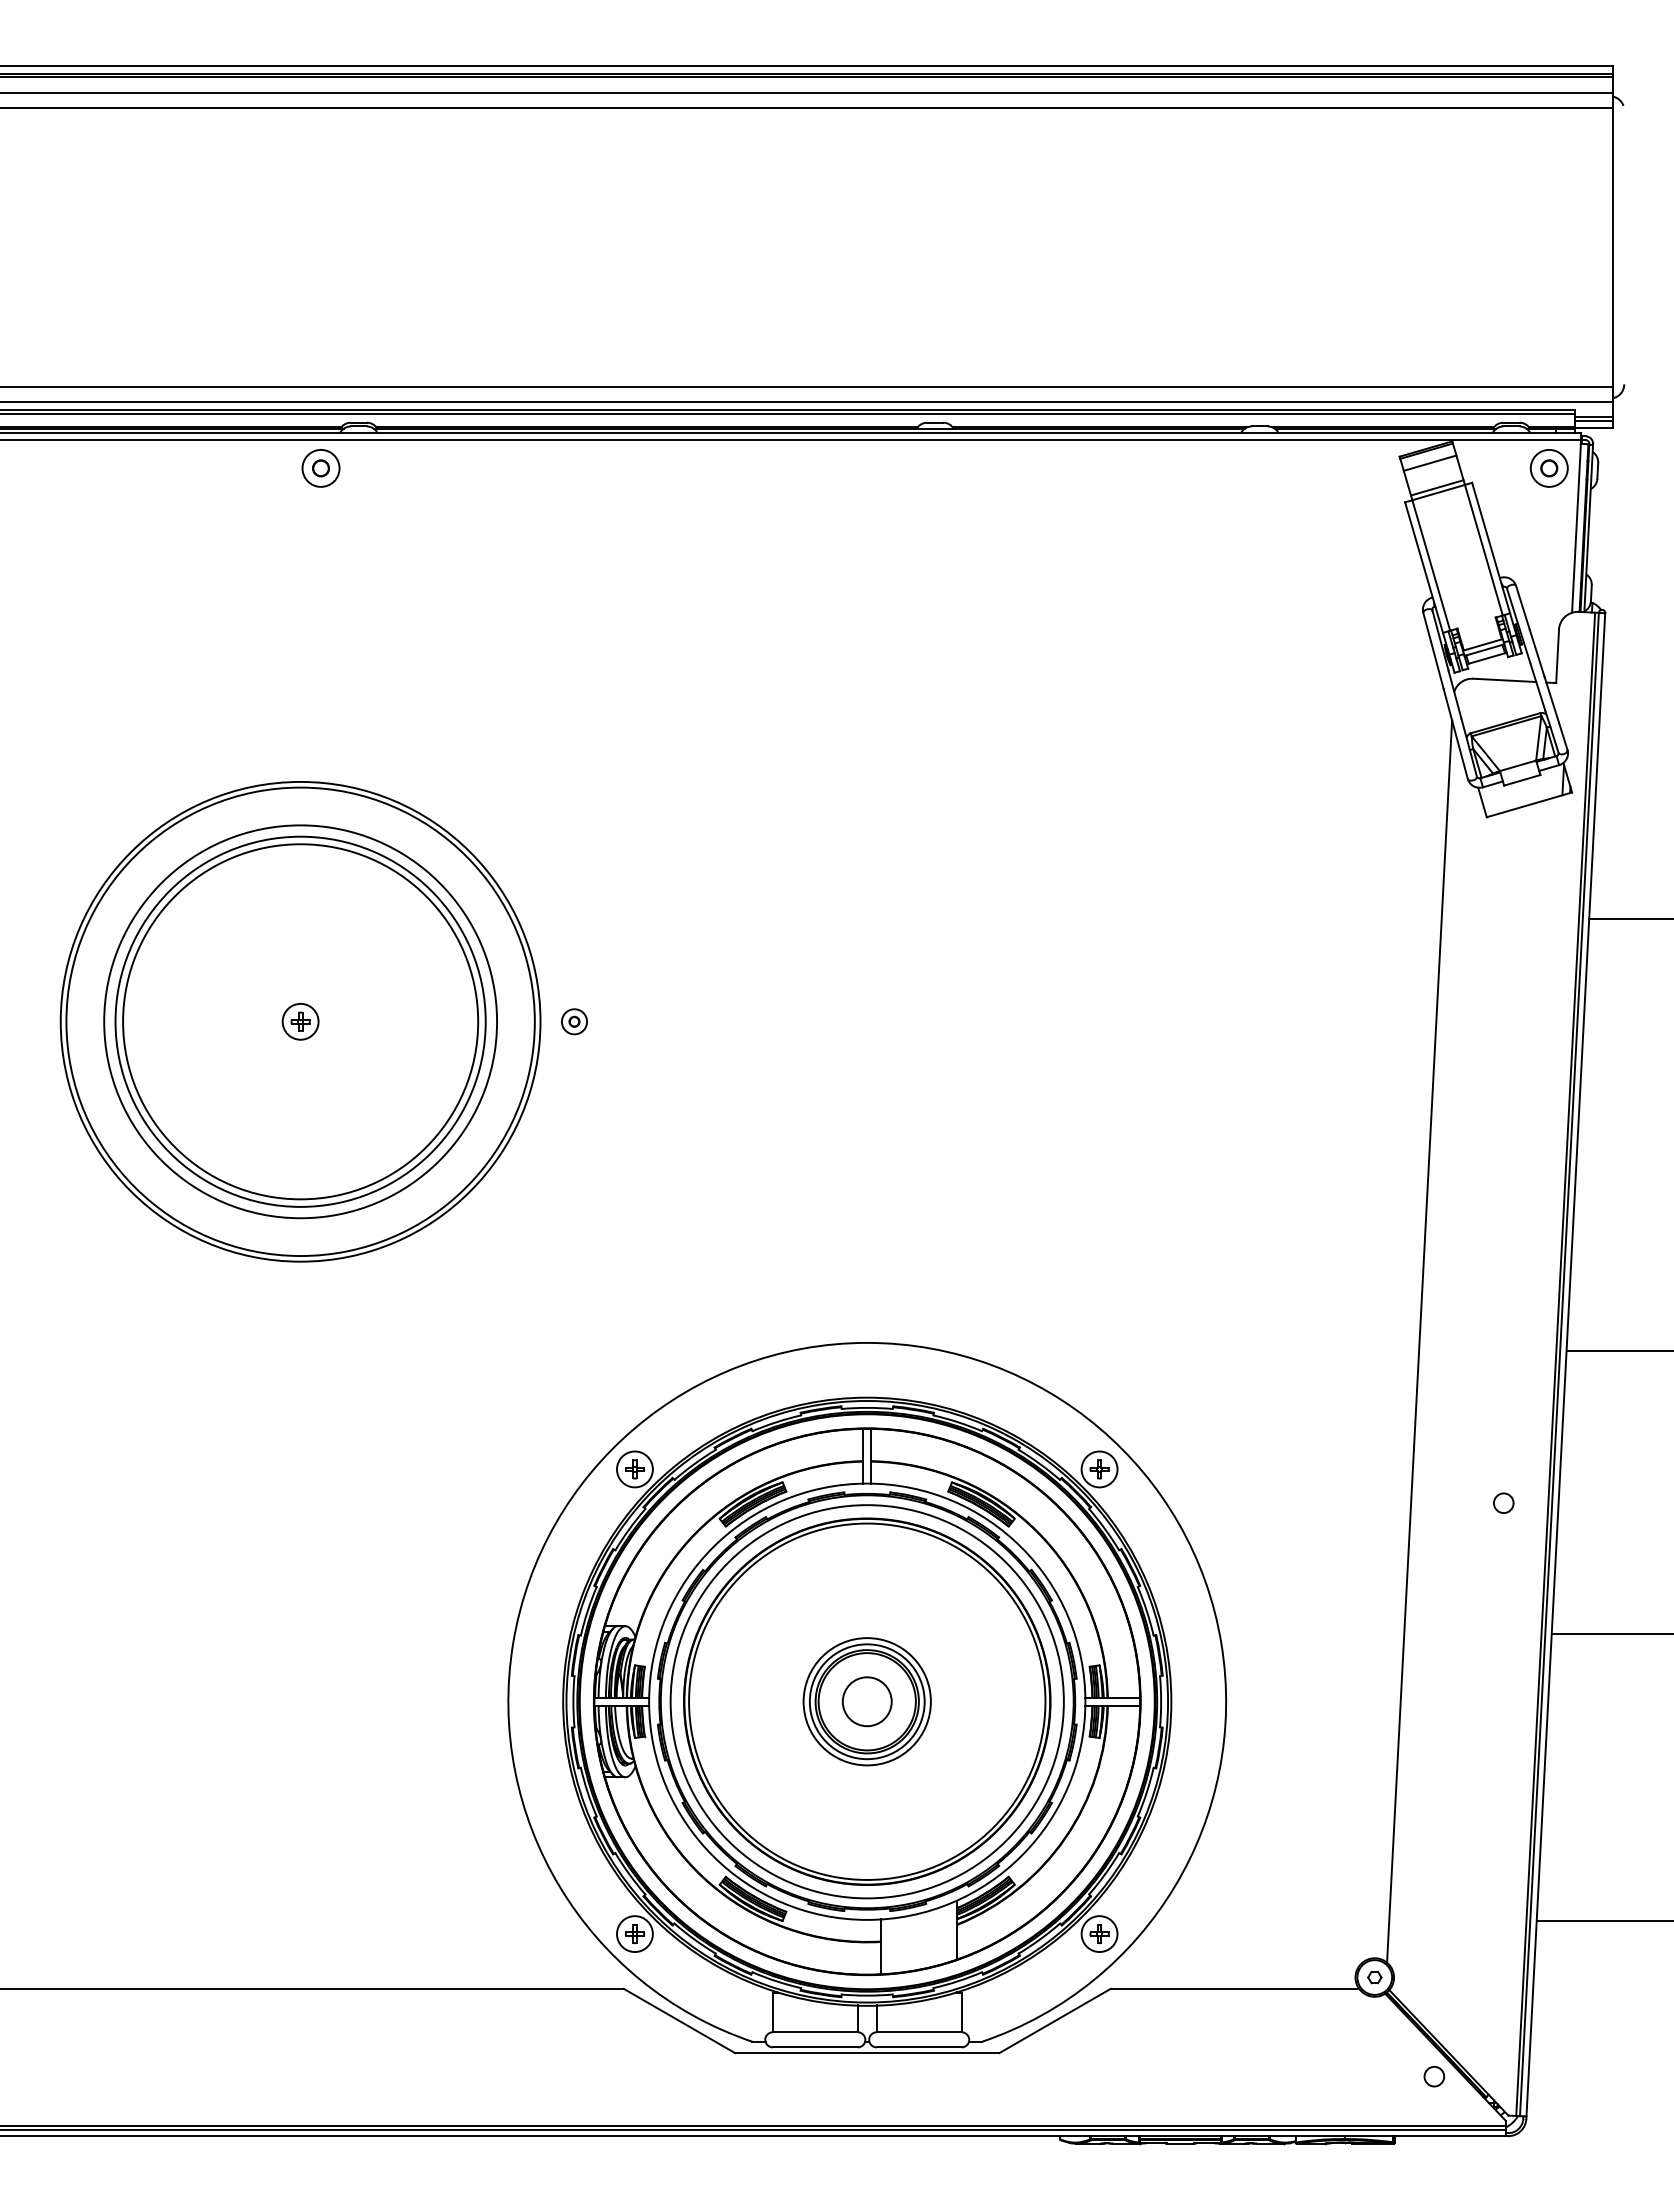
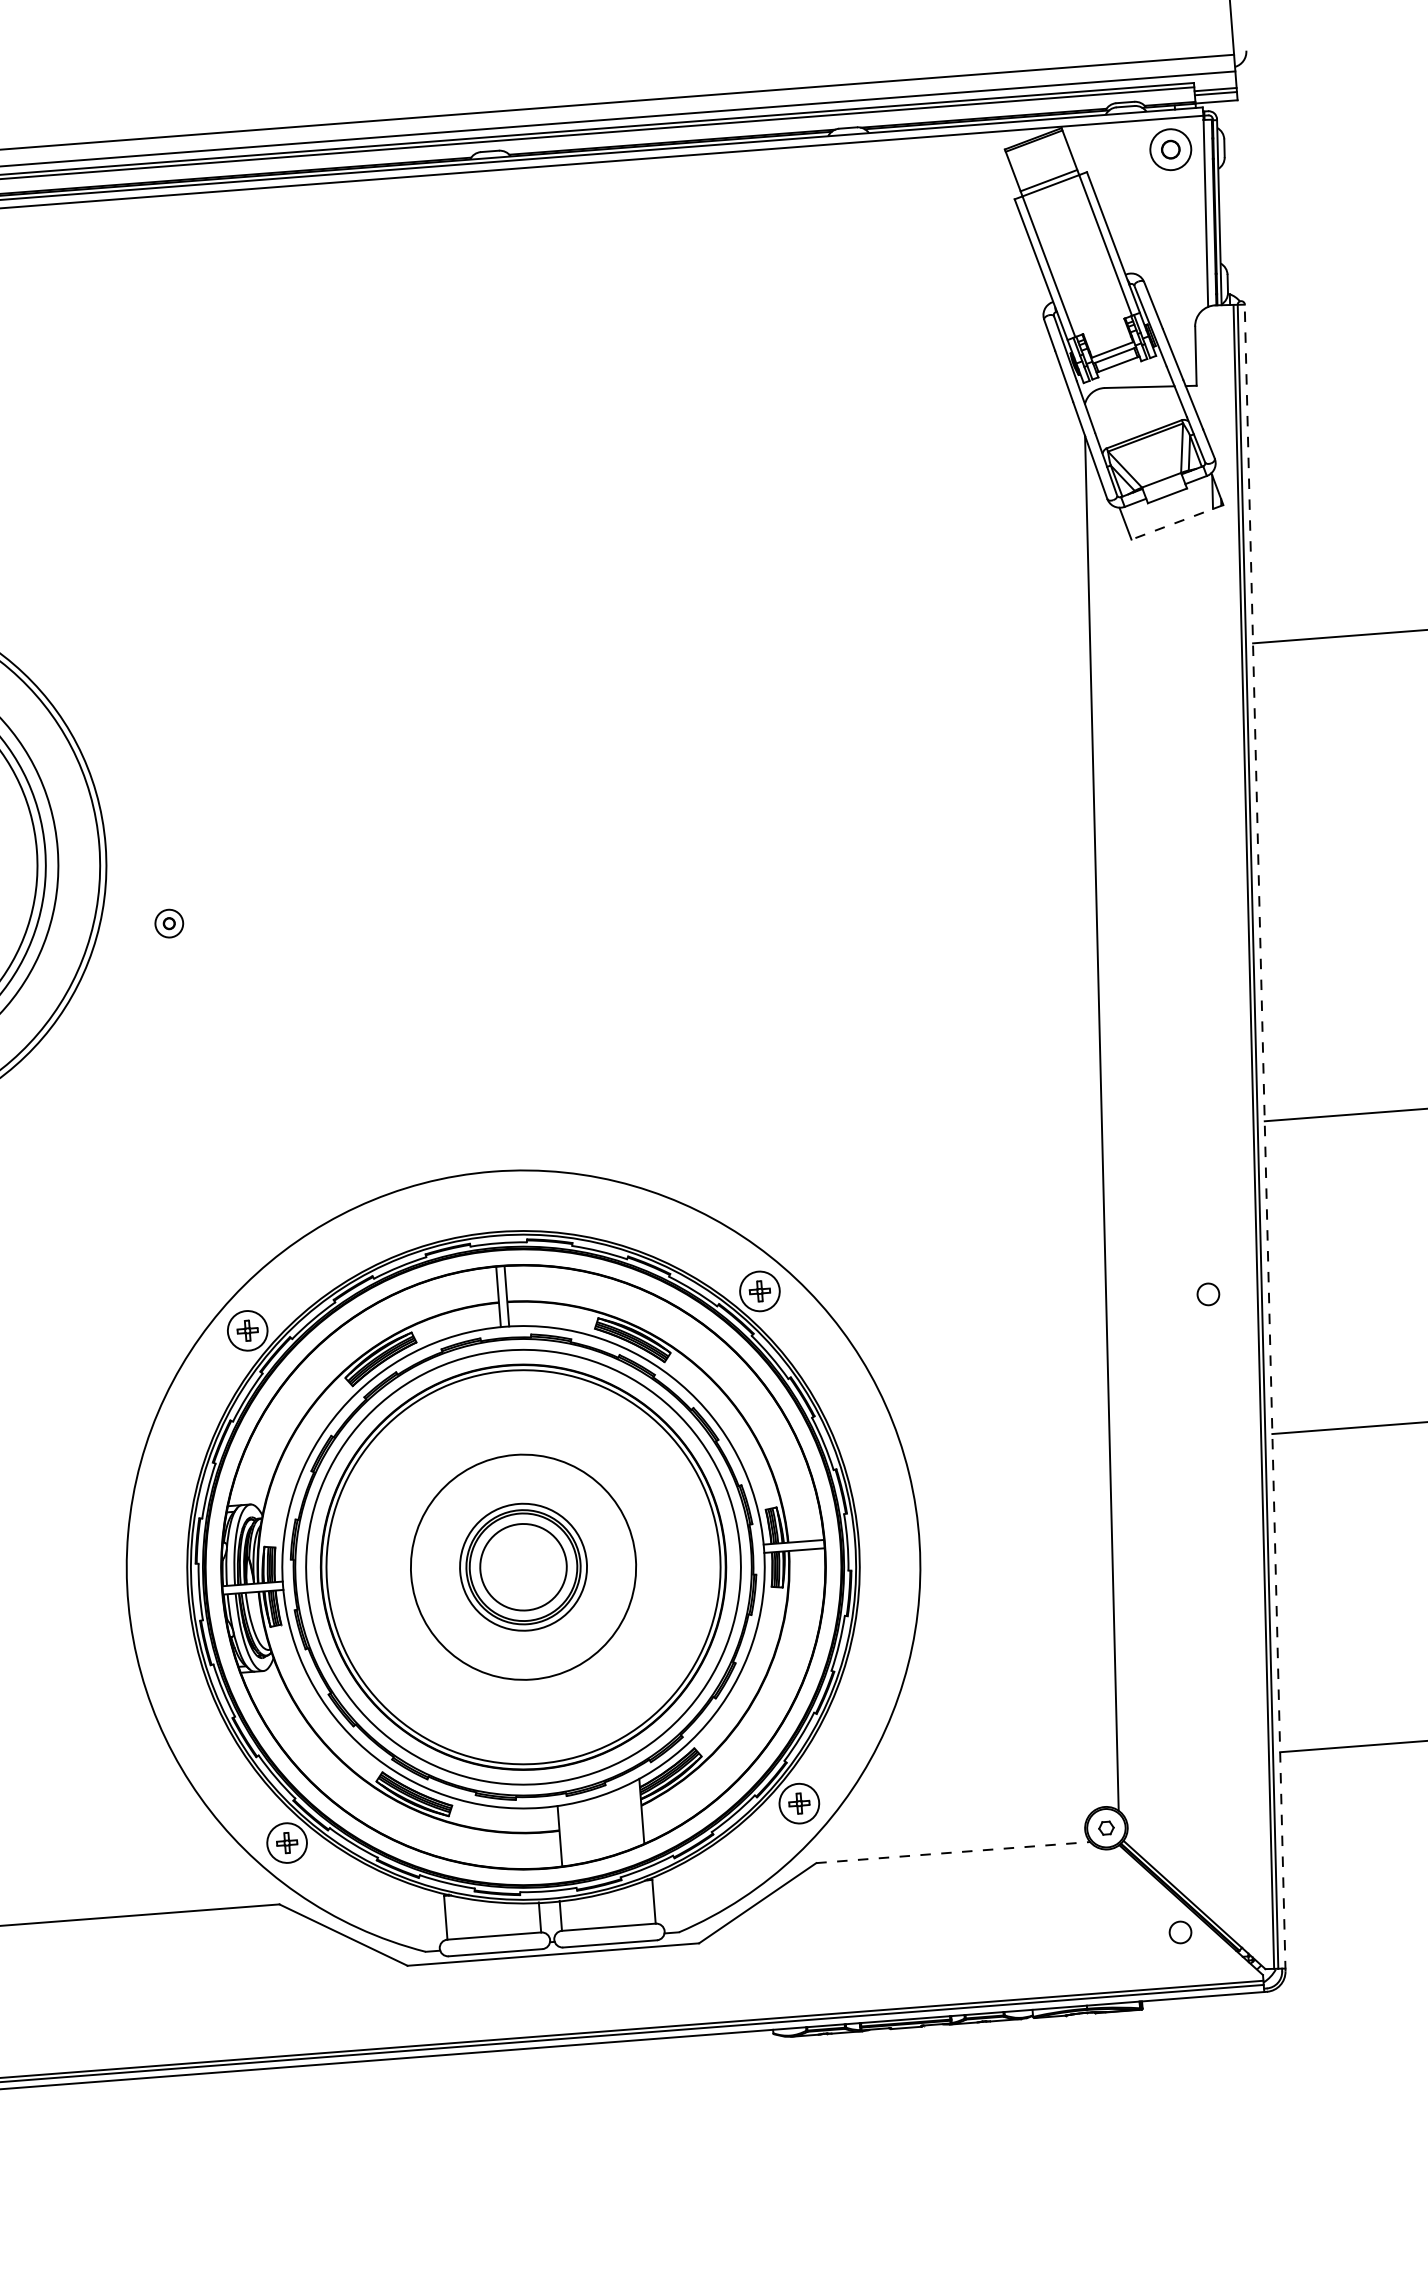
line: (1429, 462) -> (1038, 153), removed
line: (1528, 805) -> (1176, 523), solid -> dashed
part: (574, 1021) -> (169, 923), moved
line: (1565, 1366) -> (1264, 1138), solid -> dashed
circle: (866, 1701) -> (522, 1567), size x1.6
circle: (866, 1701) -> (522, 1567), size x1.6
line: (1235, 1988) -> (953, 1852), solid -> dashed

